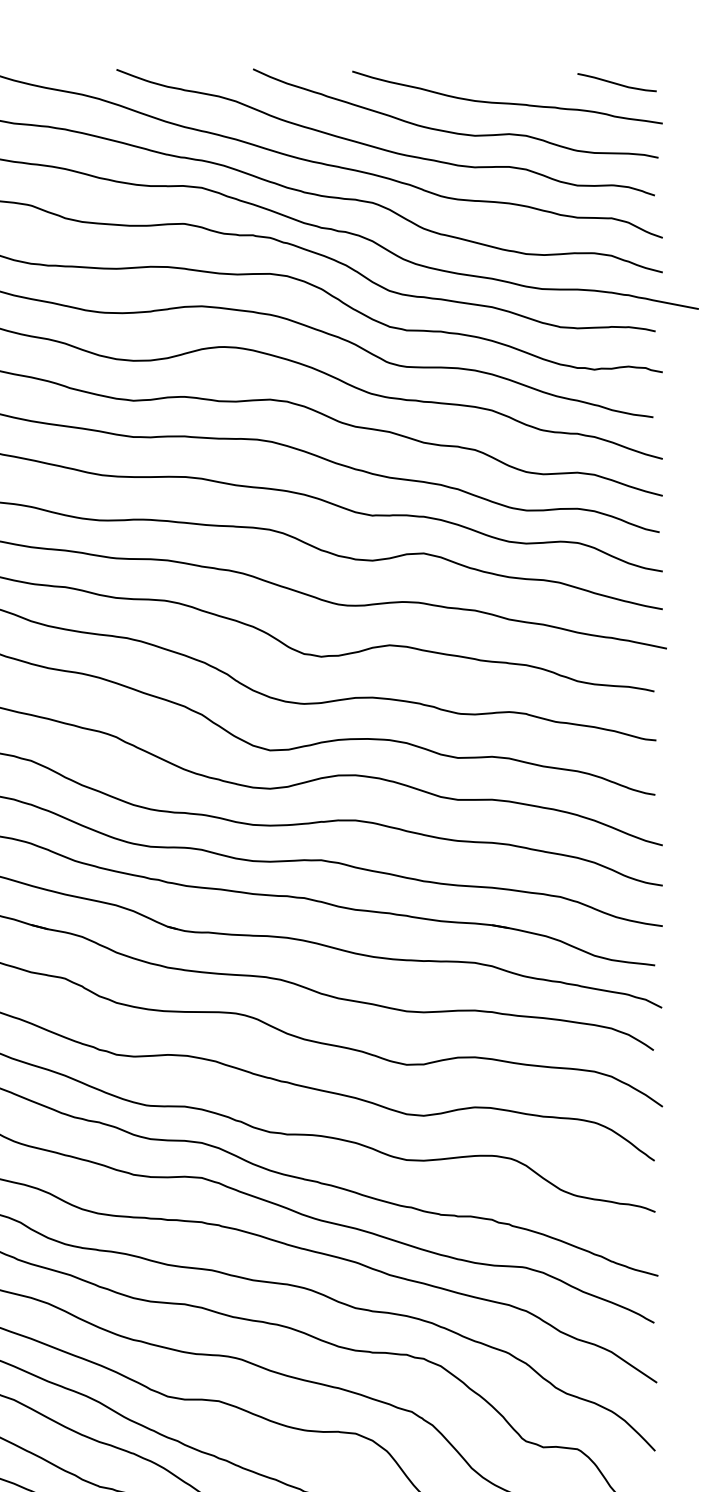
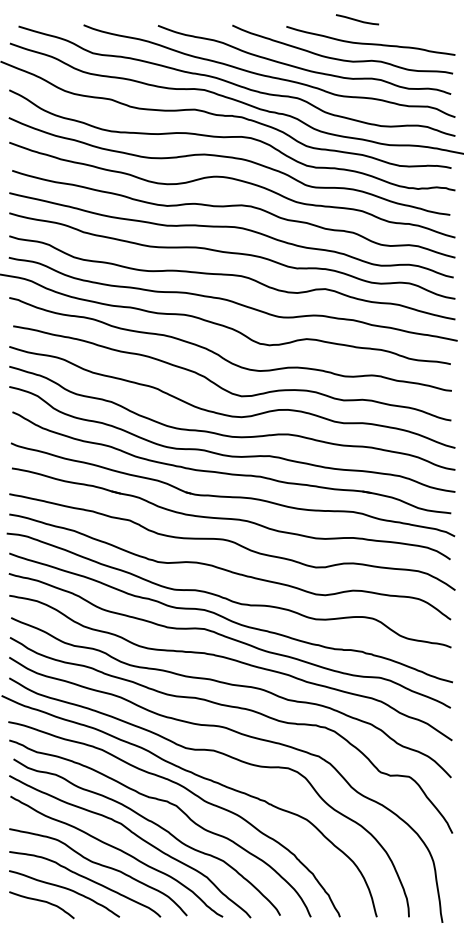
curve: (617, 82) -> (357, 19), moved

